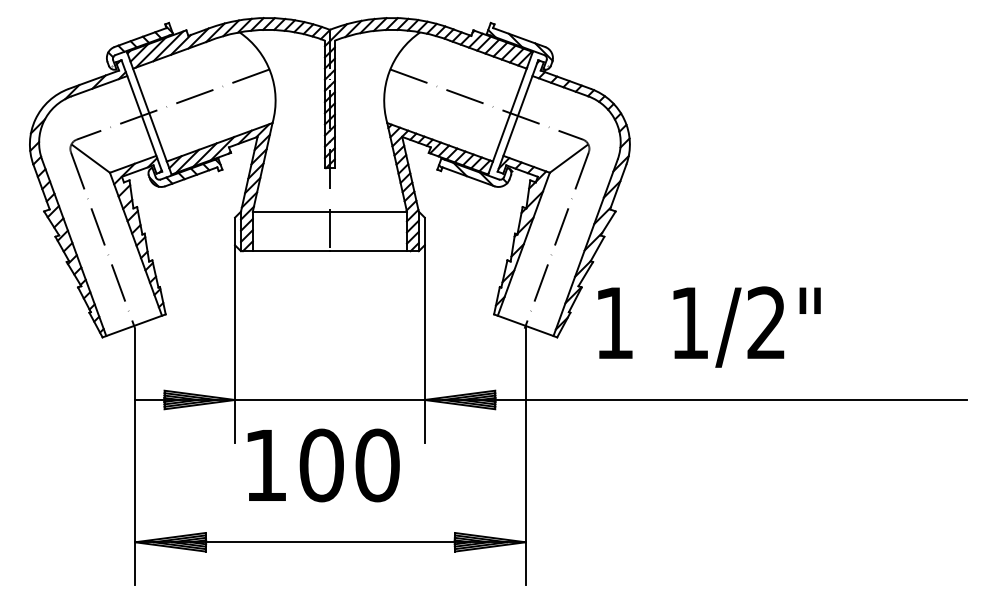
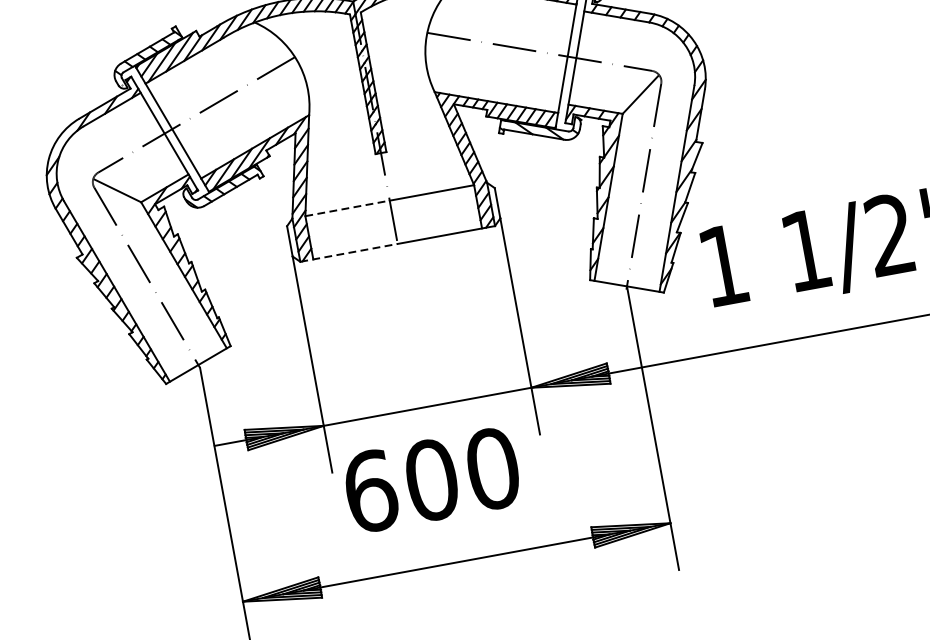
line: (291, 211) -> (347, 208), solid -> dashed
line: (285, 251) -> (349, 253), solid -> dashed
text: (266, 465) -> (371, 491), 100 -> 600

